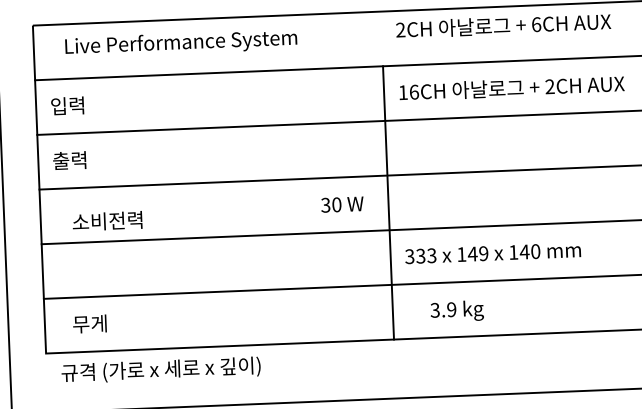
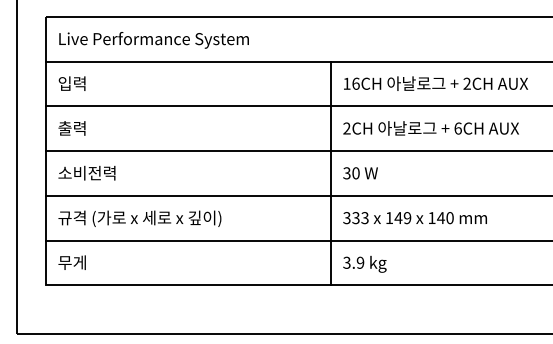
text: (502, 25) -> (430, 128), moved
text: (180, 43) -> (153, 40), moved
text: (342, 204) -> (360, 173), moved
text: (106, 220) -> (86, 172), moved
text: (456, 311) -> (364, 264), moved
text: (89, 323) -> (71, 262), moved
text: (160, 369) -> (139, 218), moved

